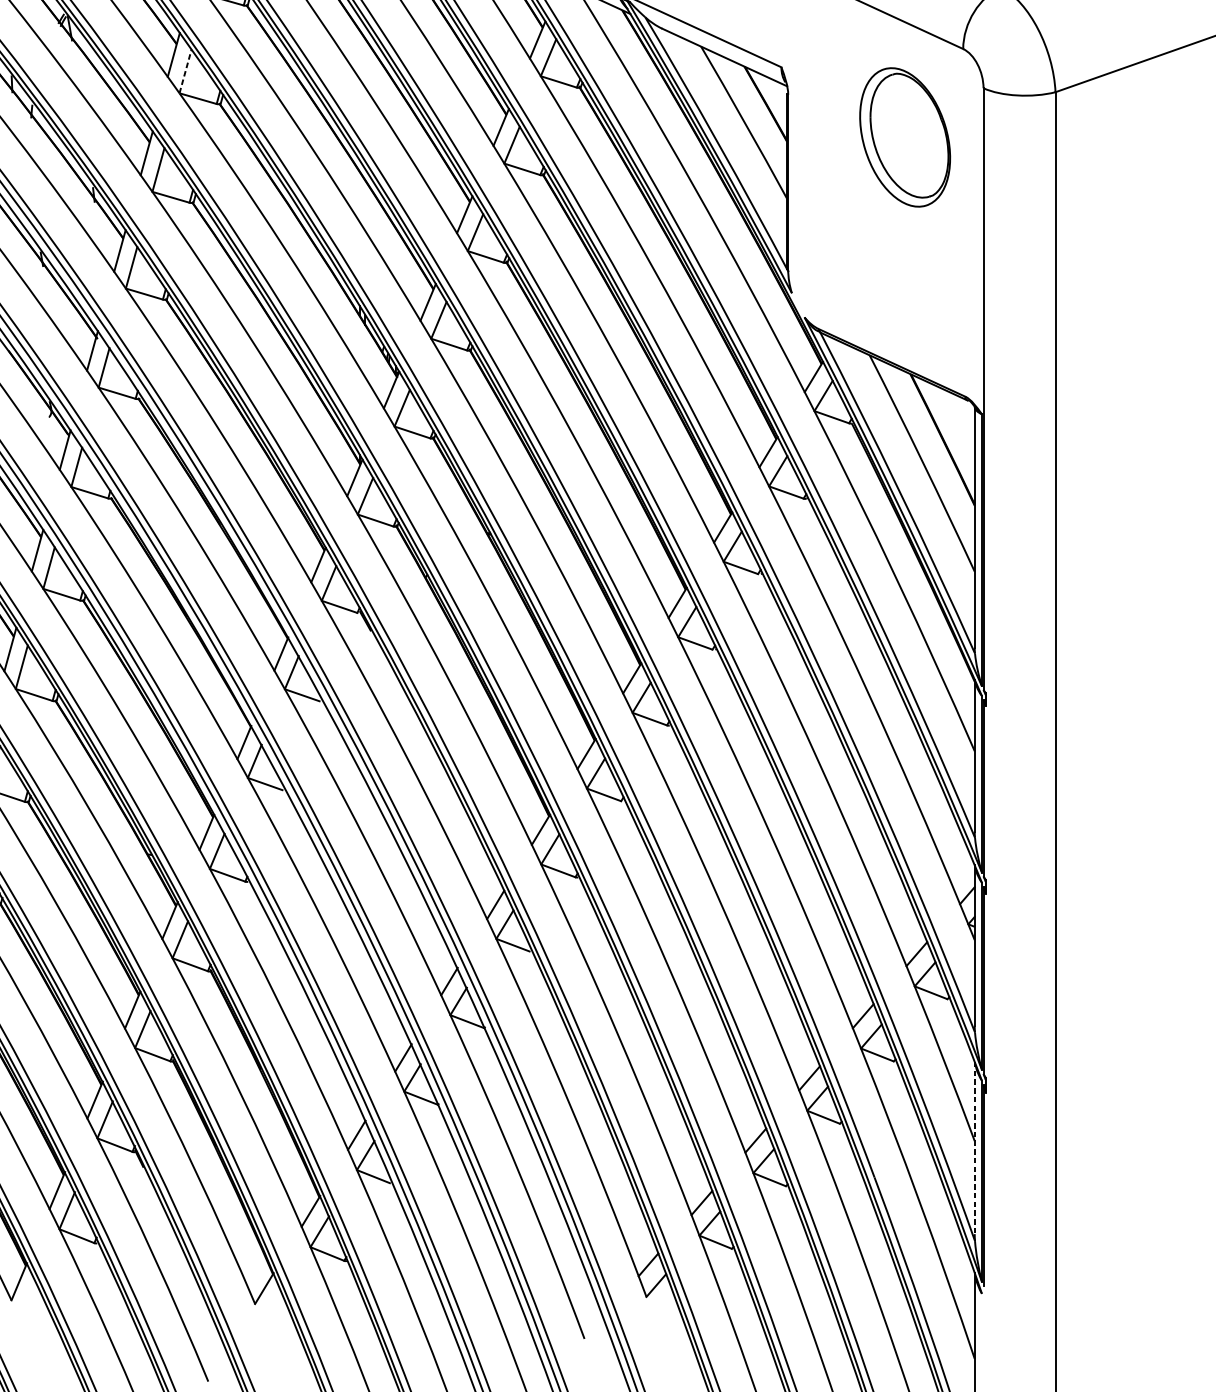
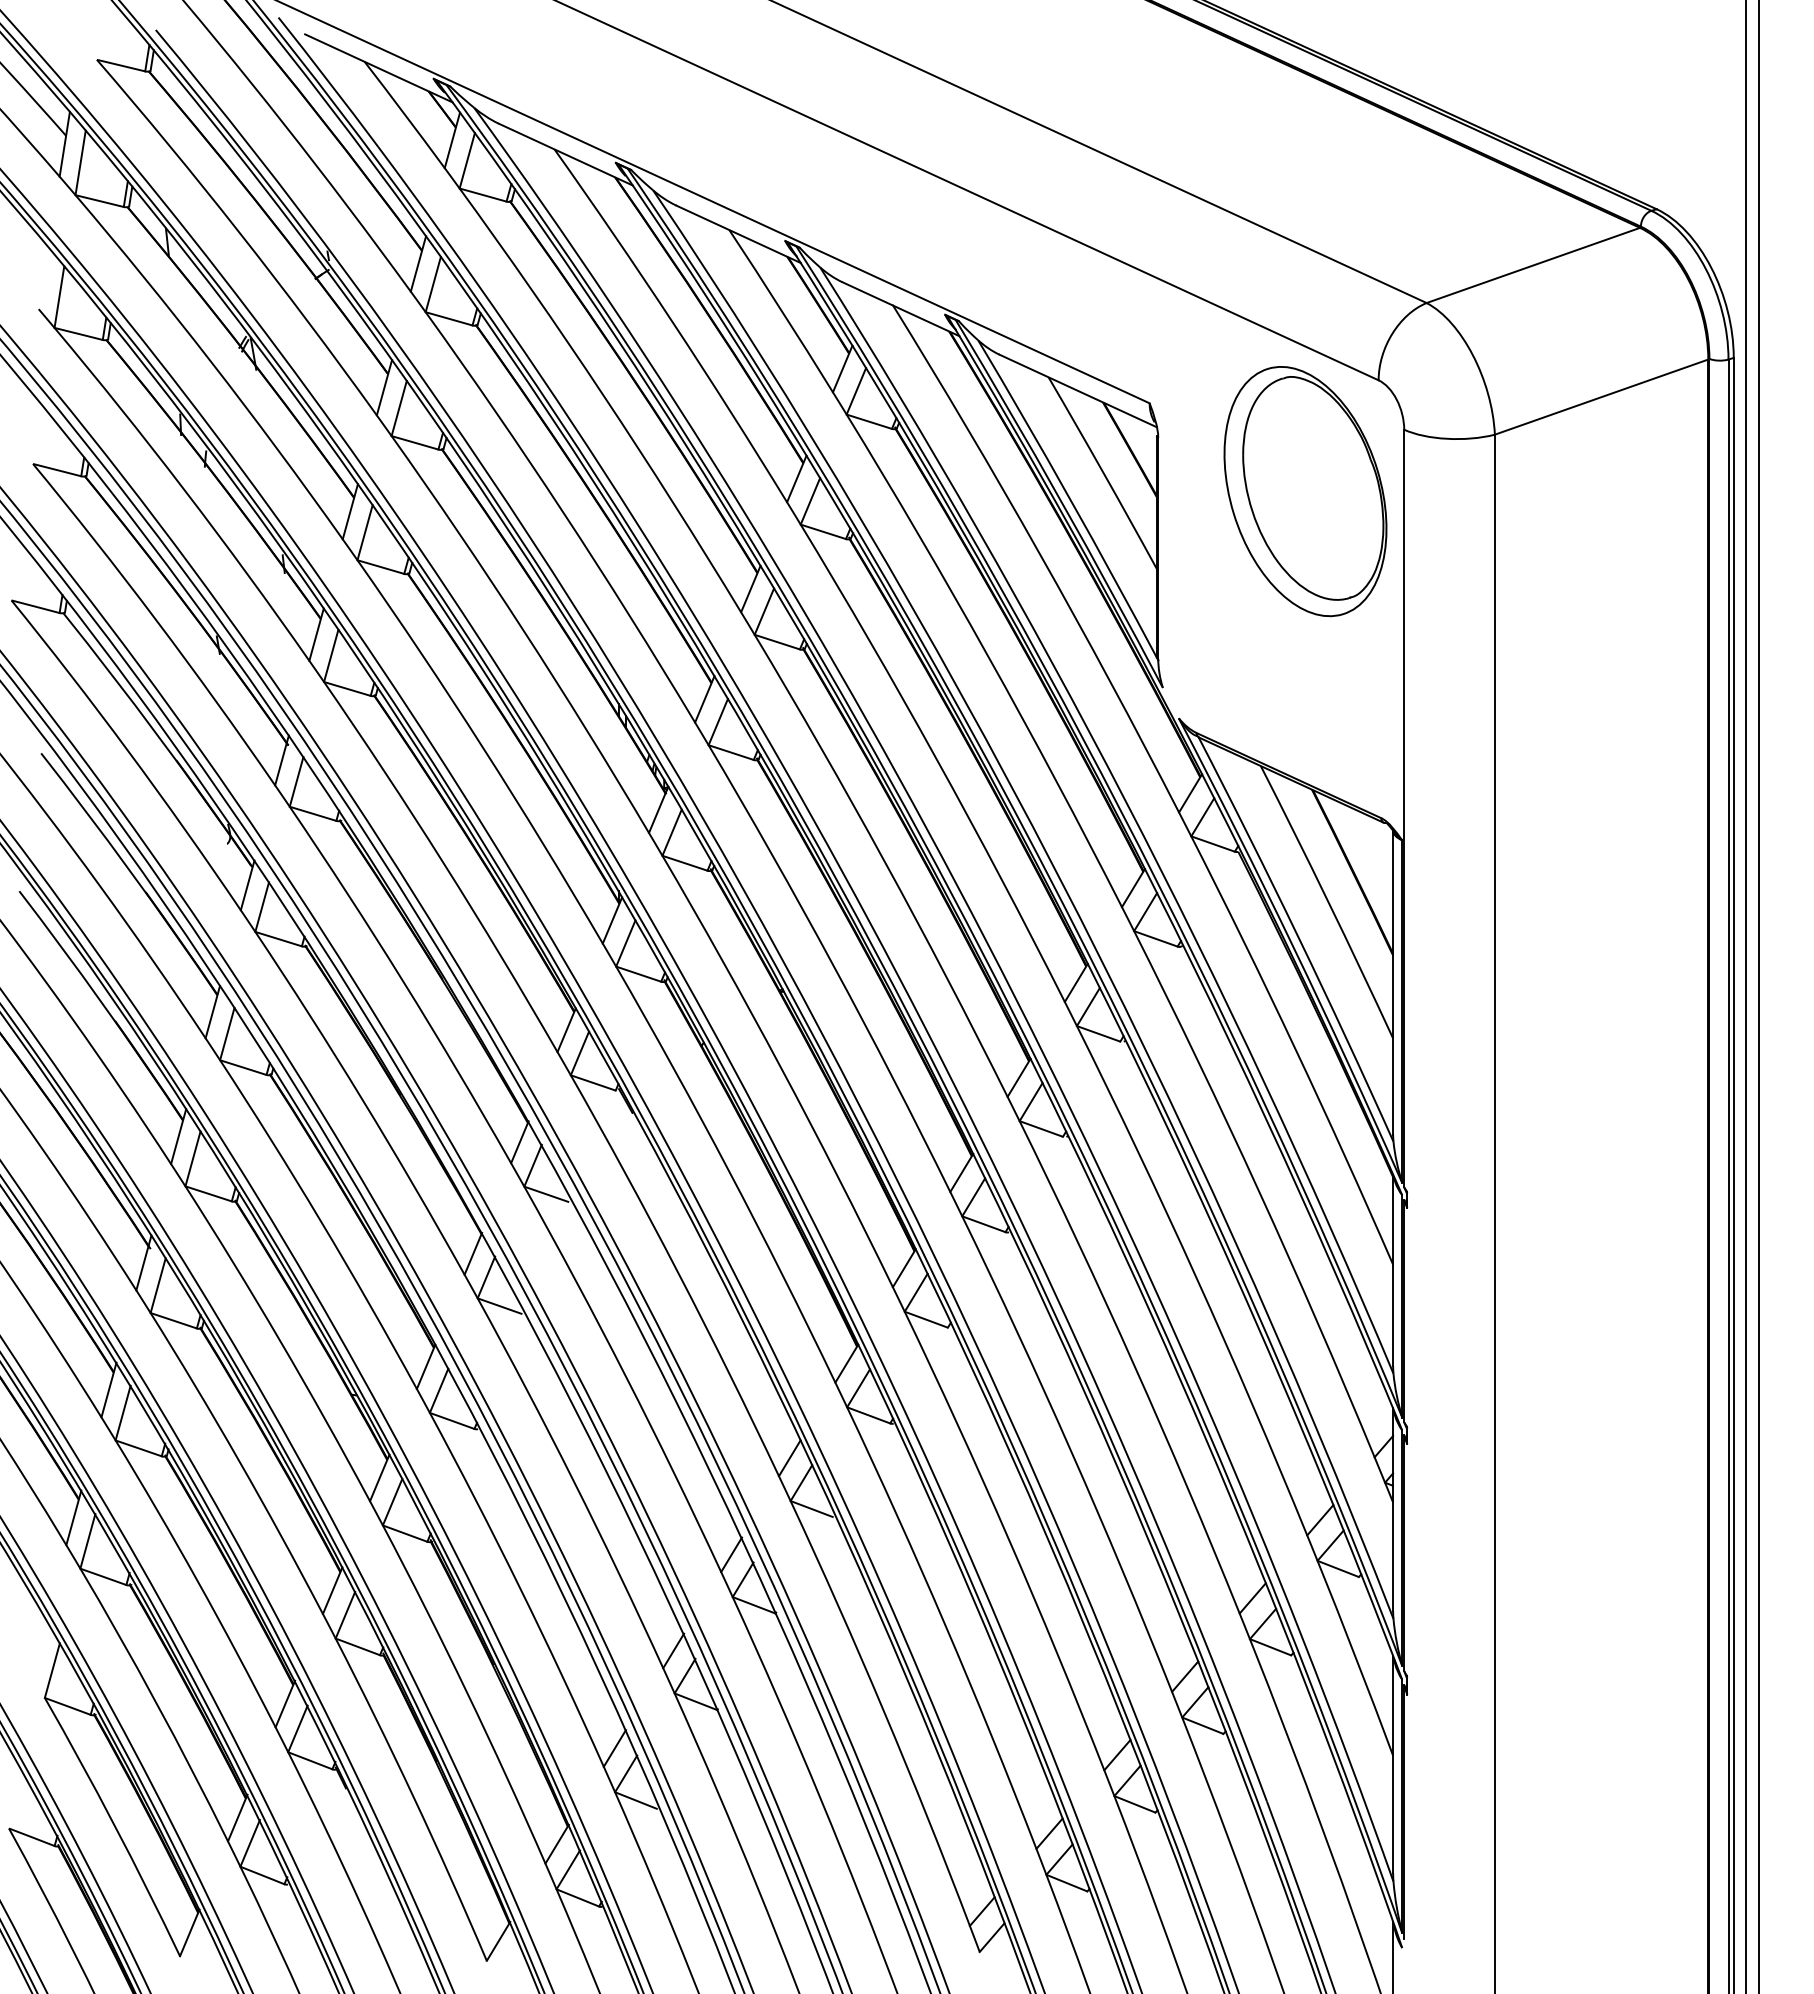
line: (185, 71) -> (399, 408), dashed -> solid
part: (905, 137) -> (1305, 491), size x1.43
line: (975, 1148) -> (1393, 1764), dashed -> solid

